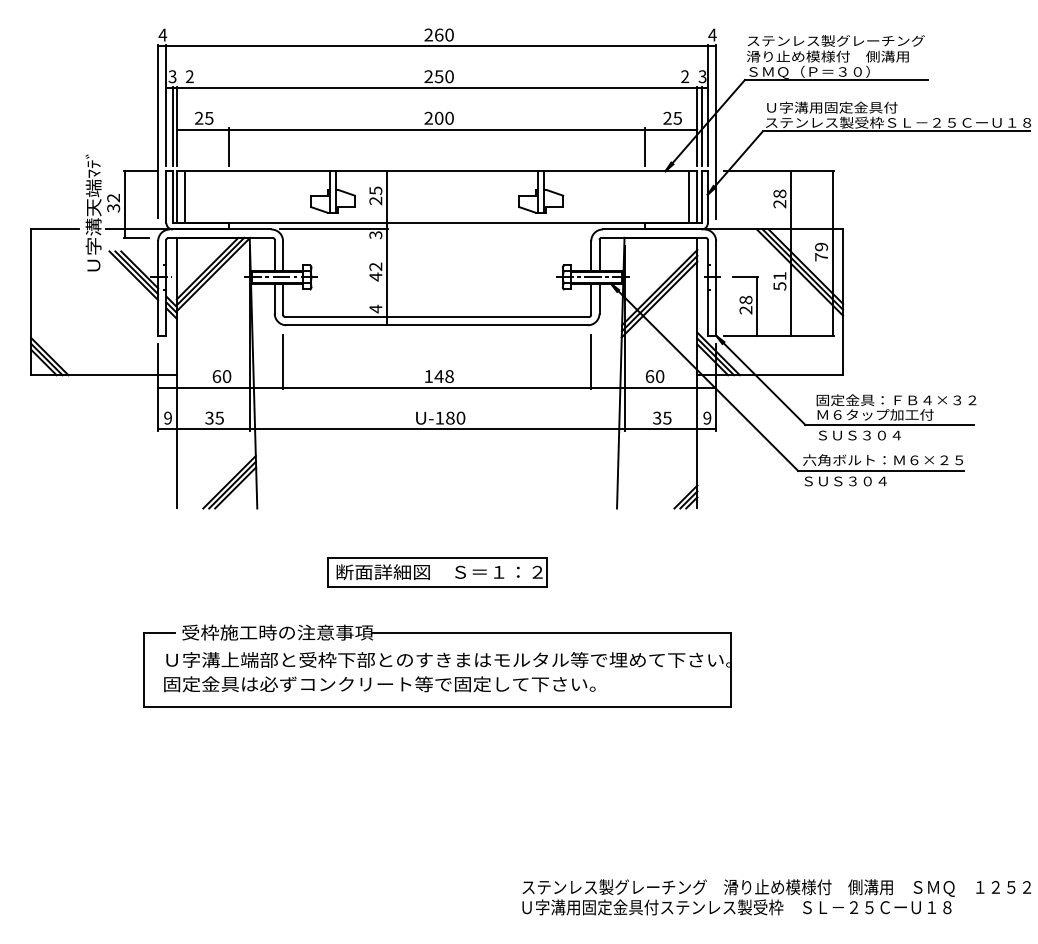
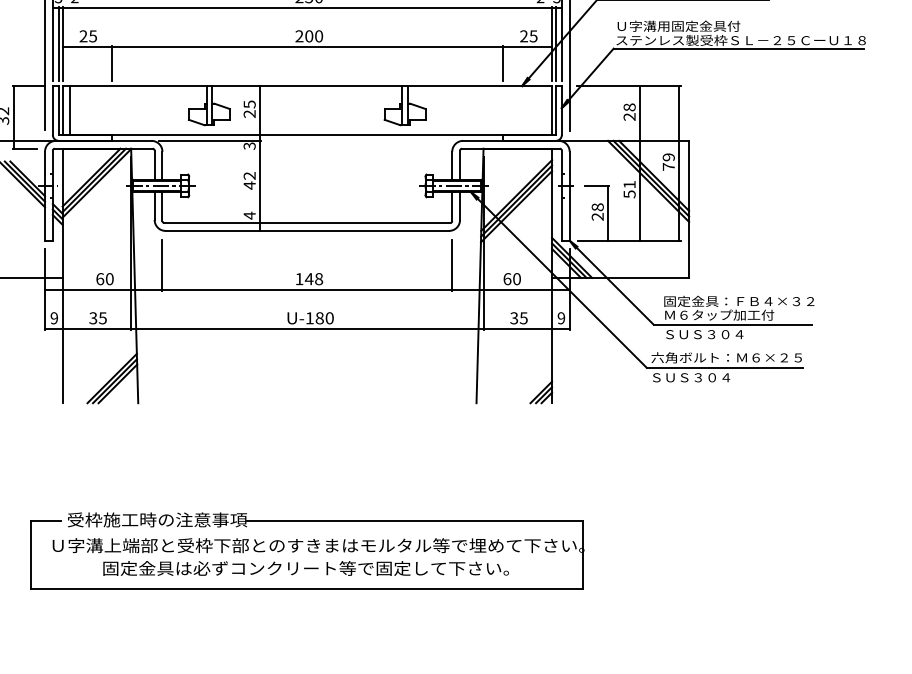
line: (689, 197) -> (544, 110), removed
part: (437, 572) -> (307, 463), removed
text: (379, 684) -> (305, 568), moved

